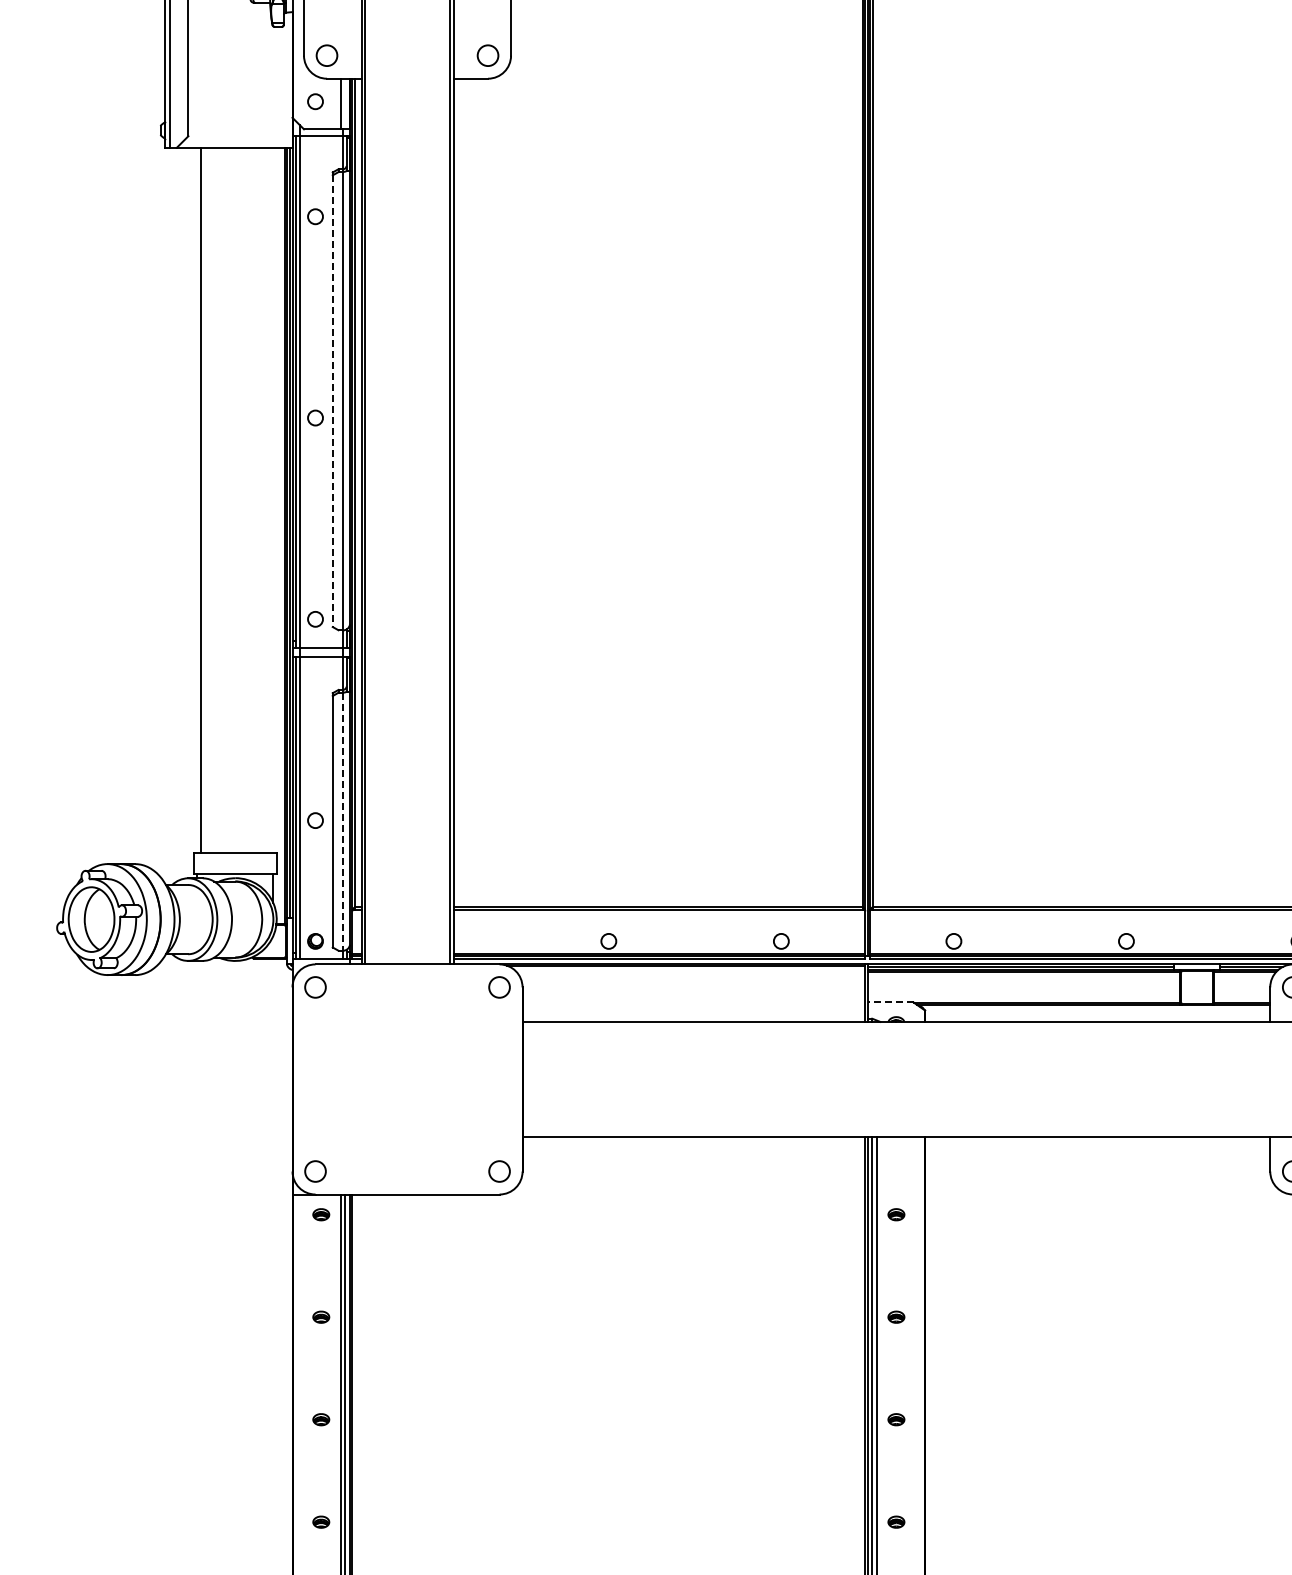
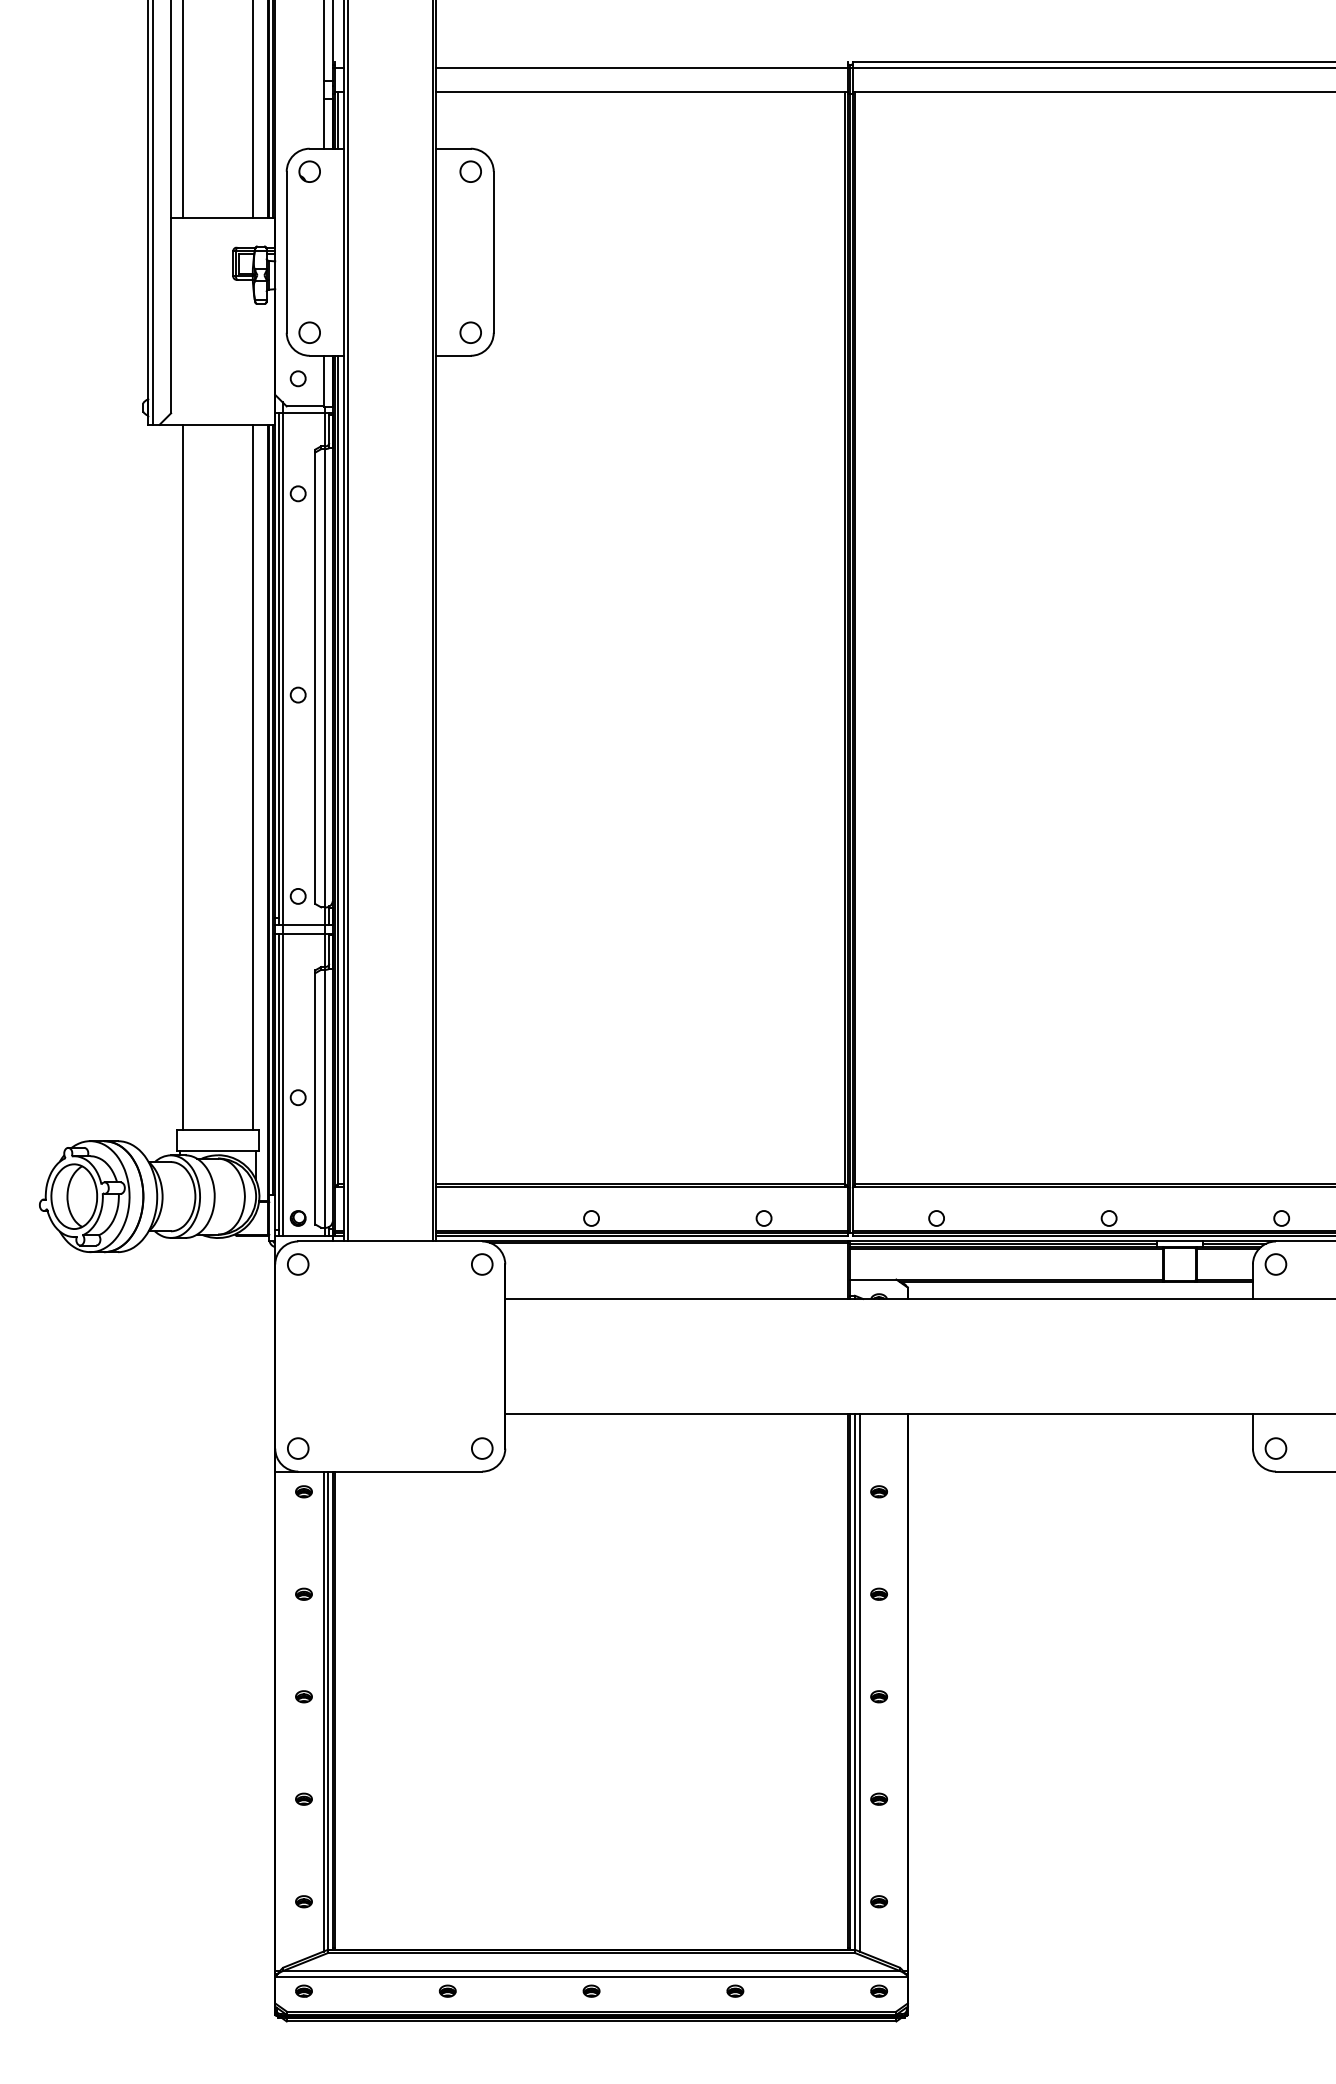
line: (332, 401) -> (315, 678), dashed -> solid
line: (269, 499) -> (252, 776), added
line: (342, 822) -> (325, 1099), dashed -> solid
line: (889, 1002) -> (872, 1279), dashed -> solid

